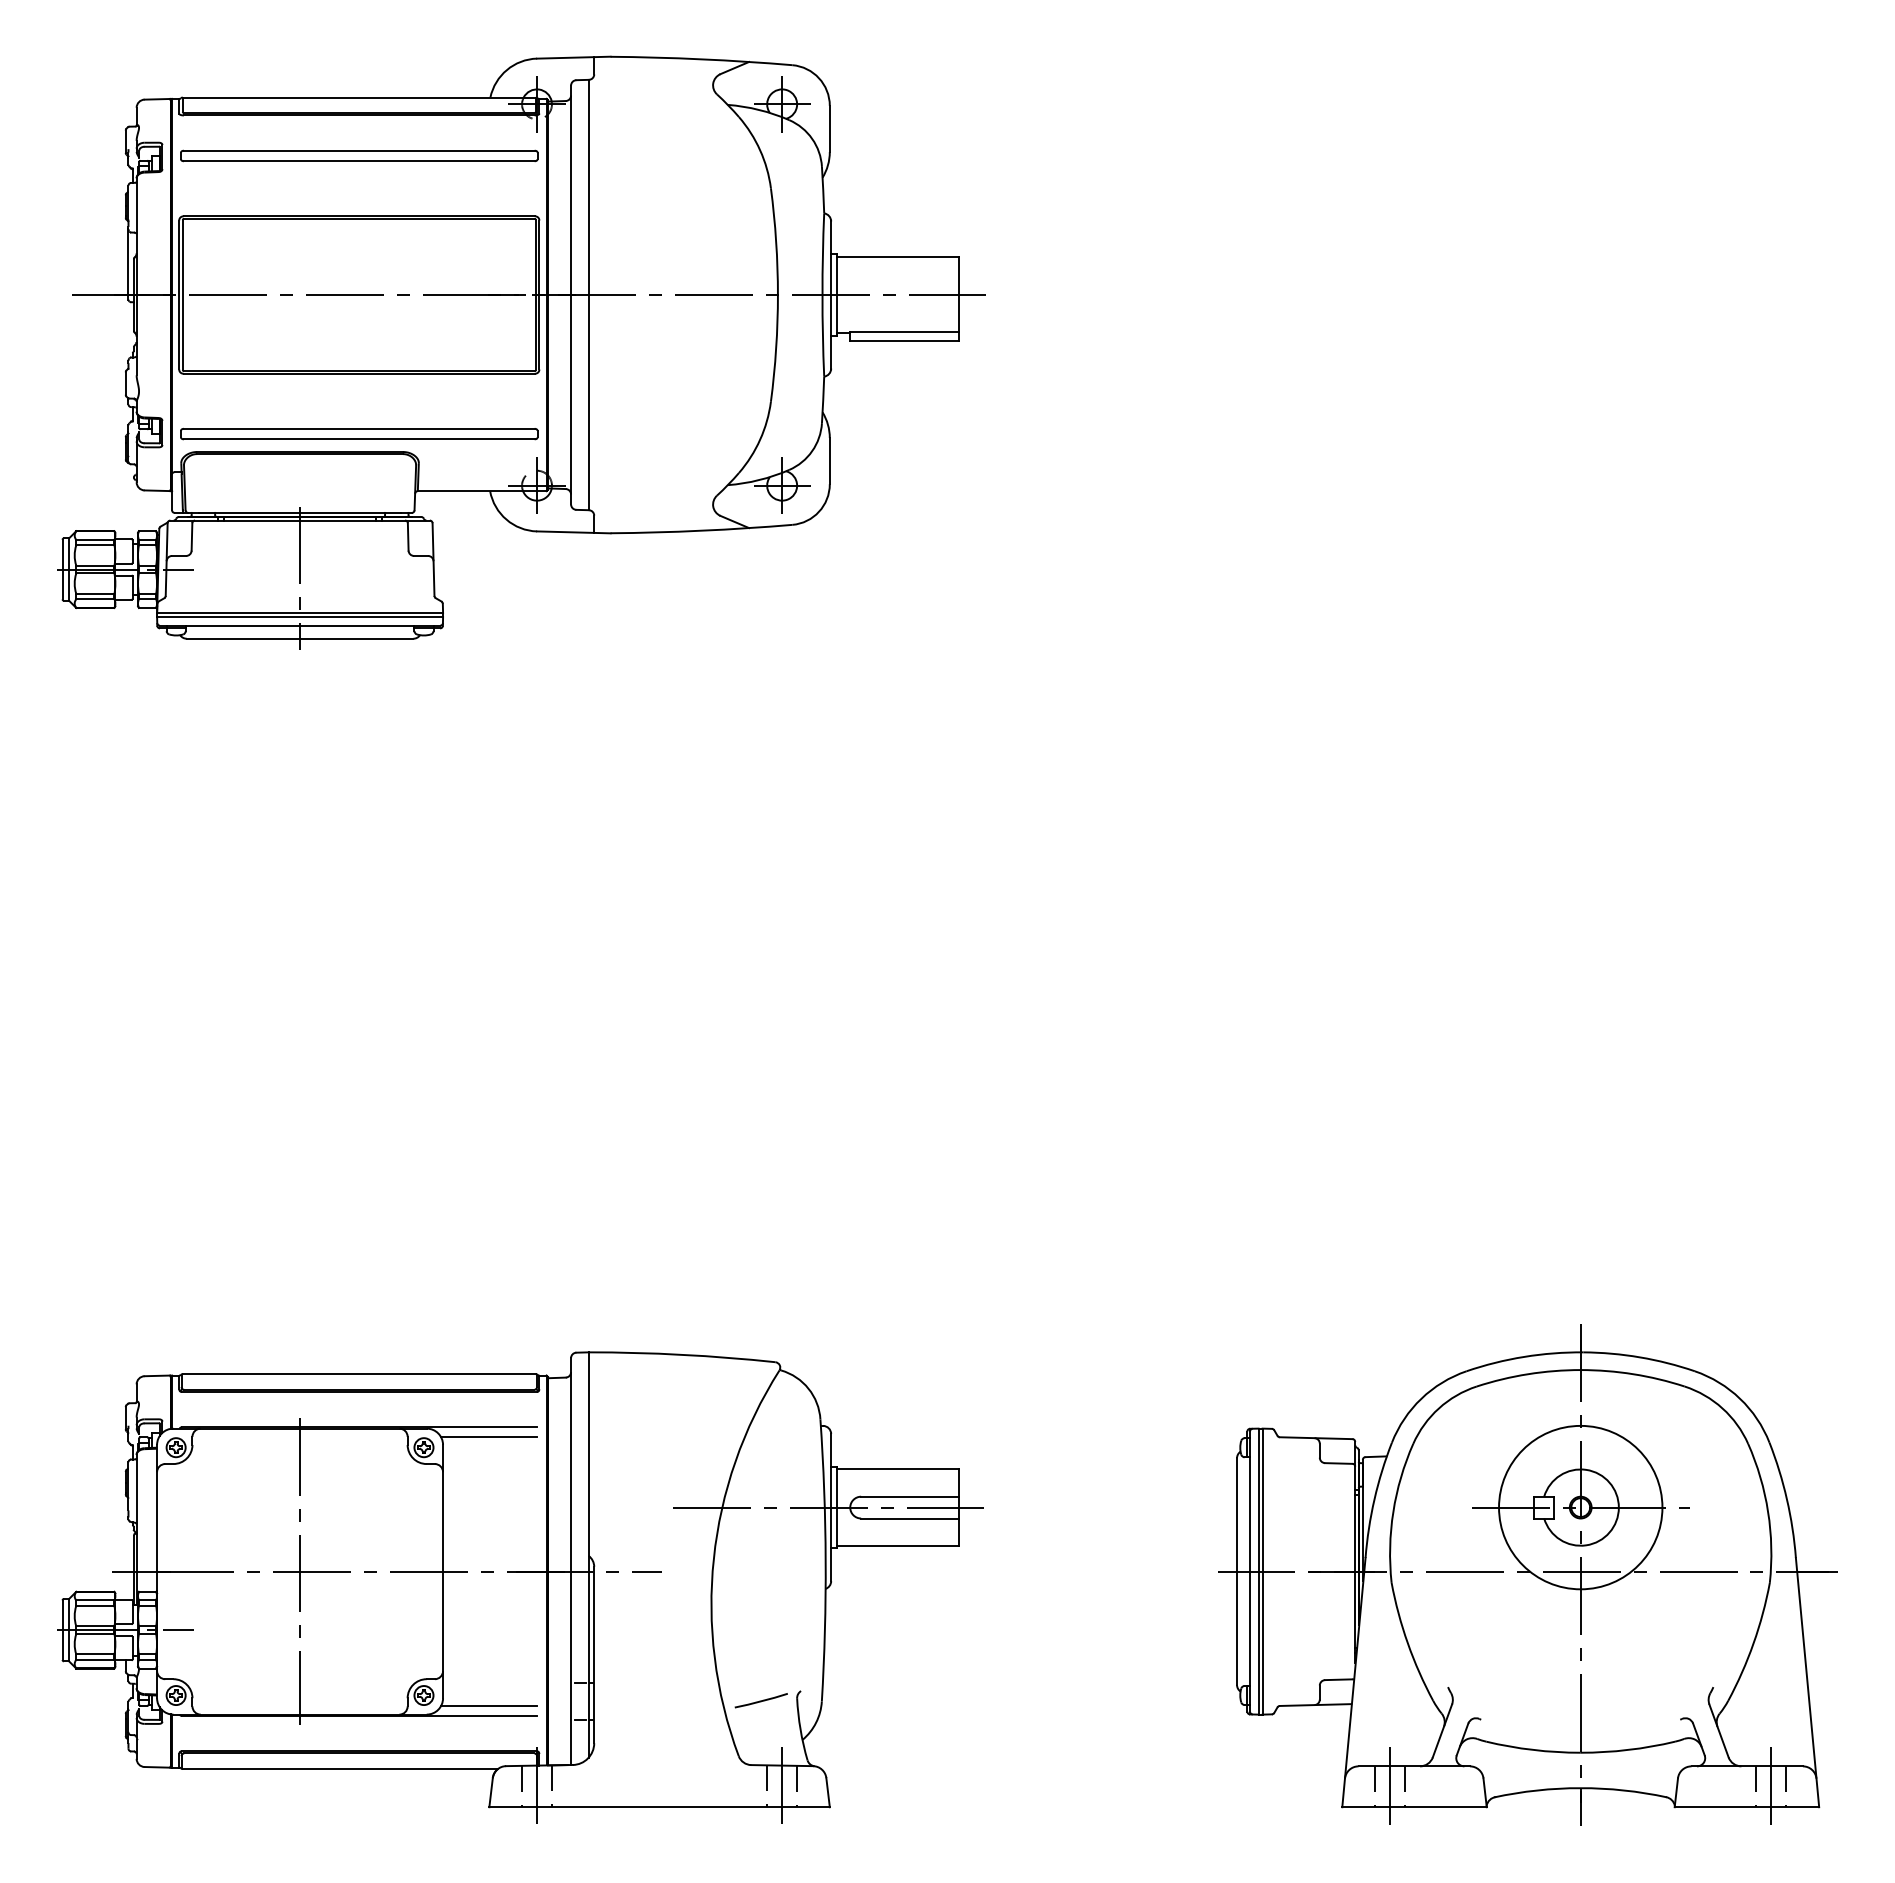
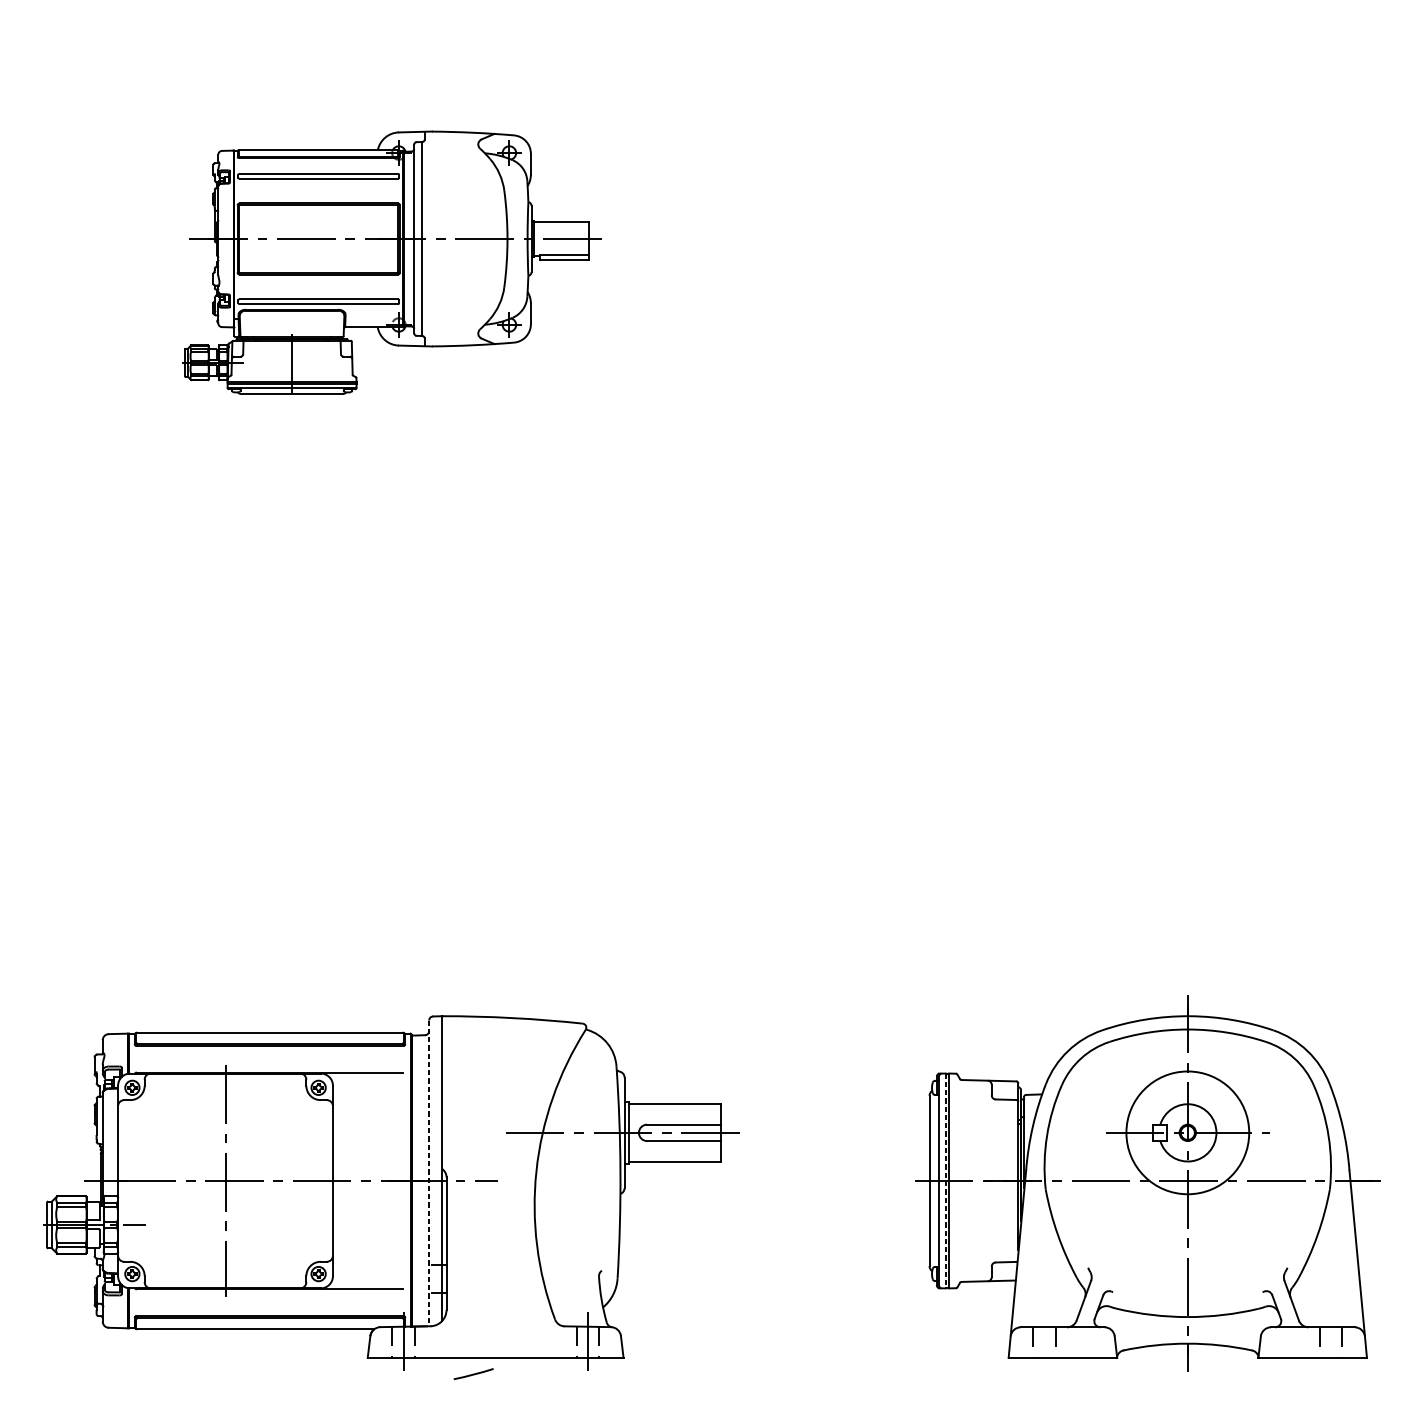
part: (521, 352) -> (391, 264), size x0.6
line: (488, 1436) -> (367, 1079), removed
line: (571, 1562) -> (429, 1174), solid -> dashed
line: (1258, 1571) -> (945, 1180), solid -> dashed
line: (760, 1700) -> (473, 1373), moved
line: (488, 1706) -> (367, 1282), removed
line: (1390, 1786) -> (1044, 1342), removed
line: (1771, 1786) -> (1331, 1342), removed

